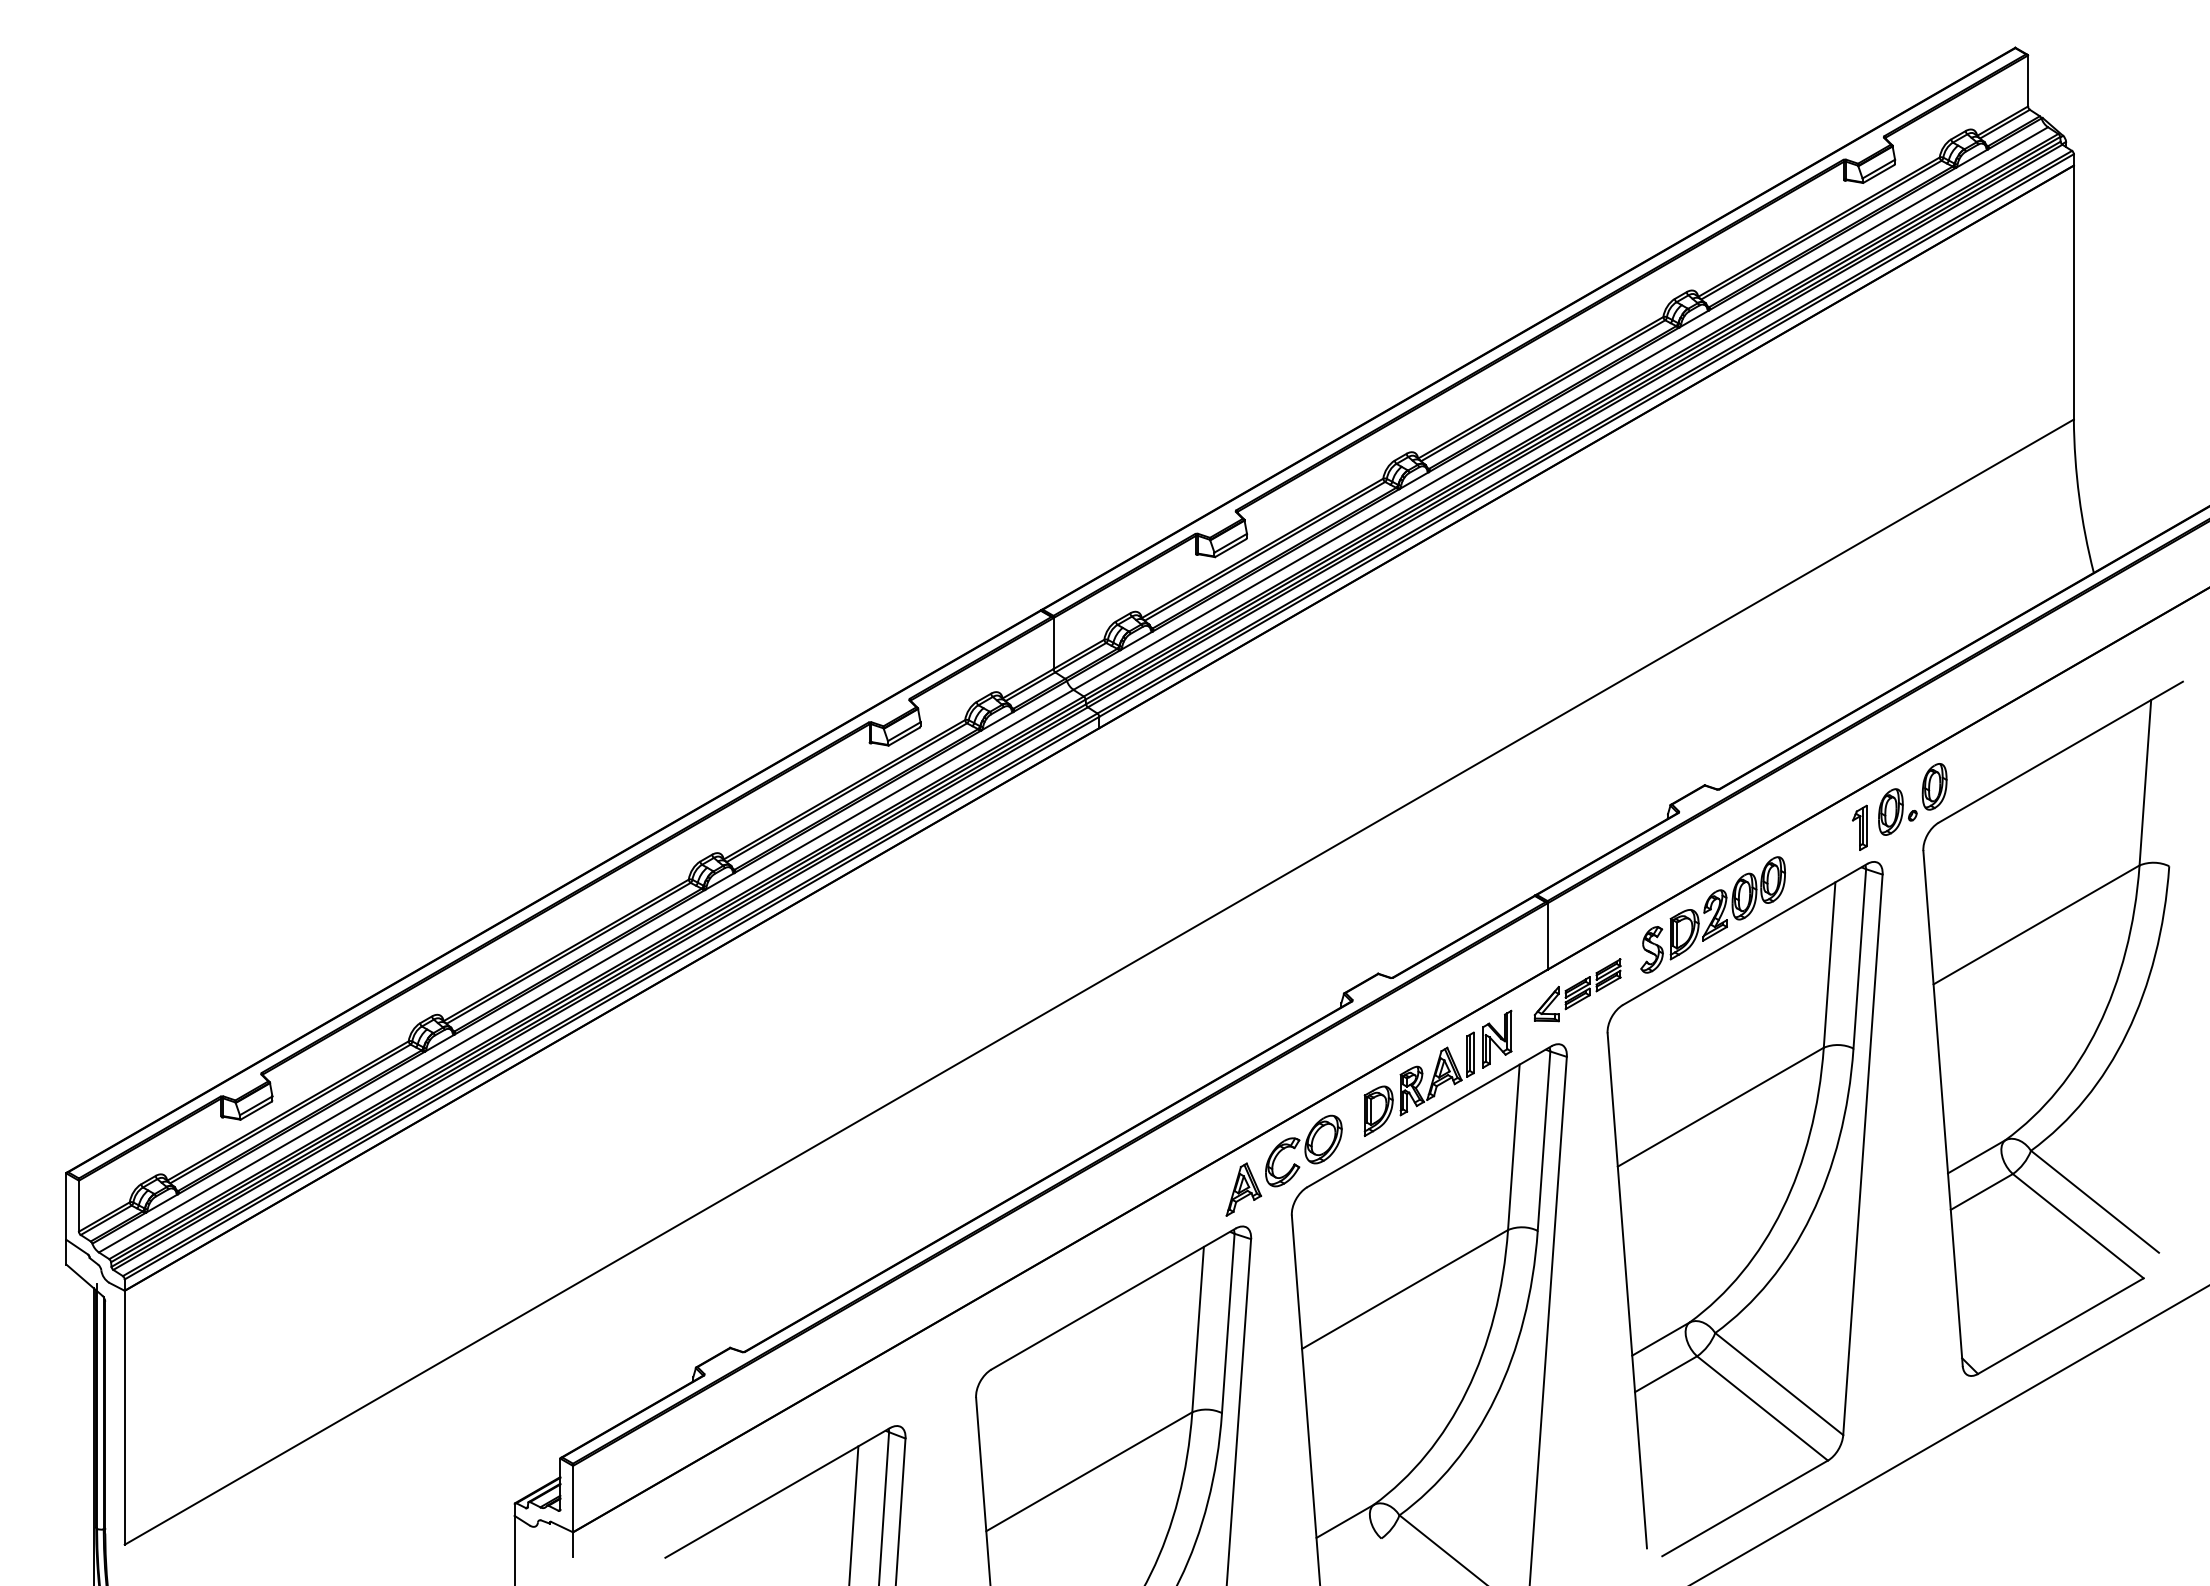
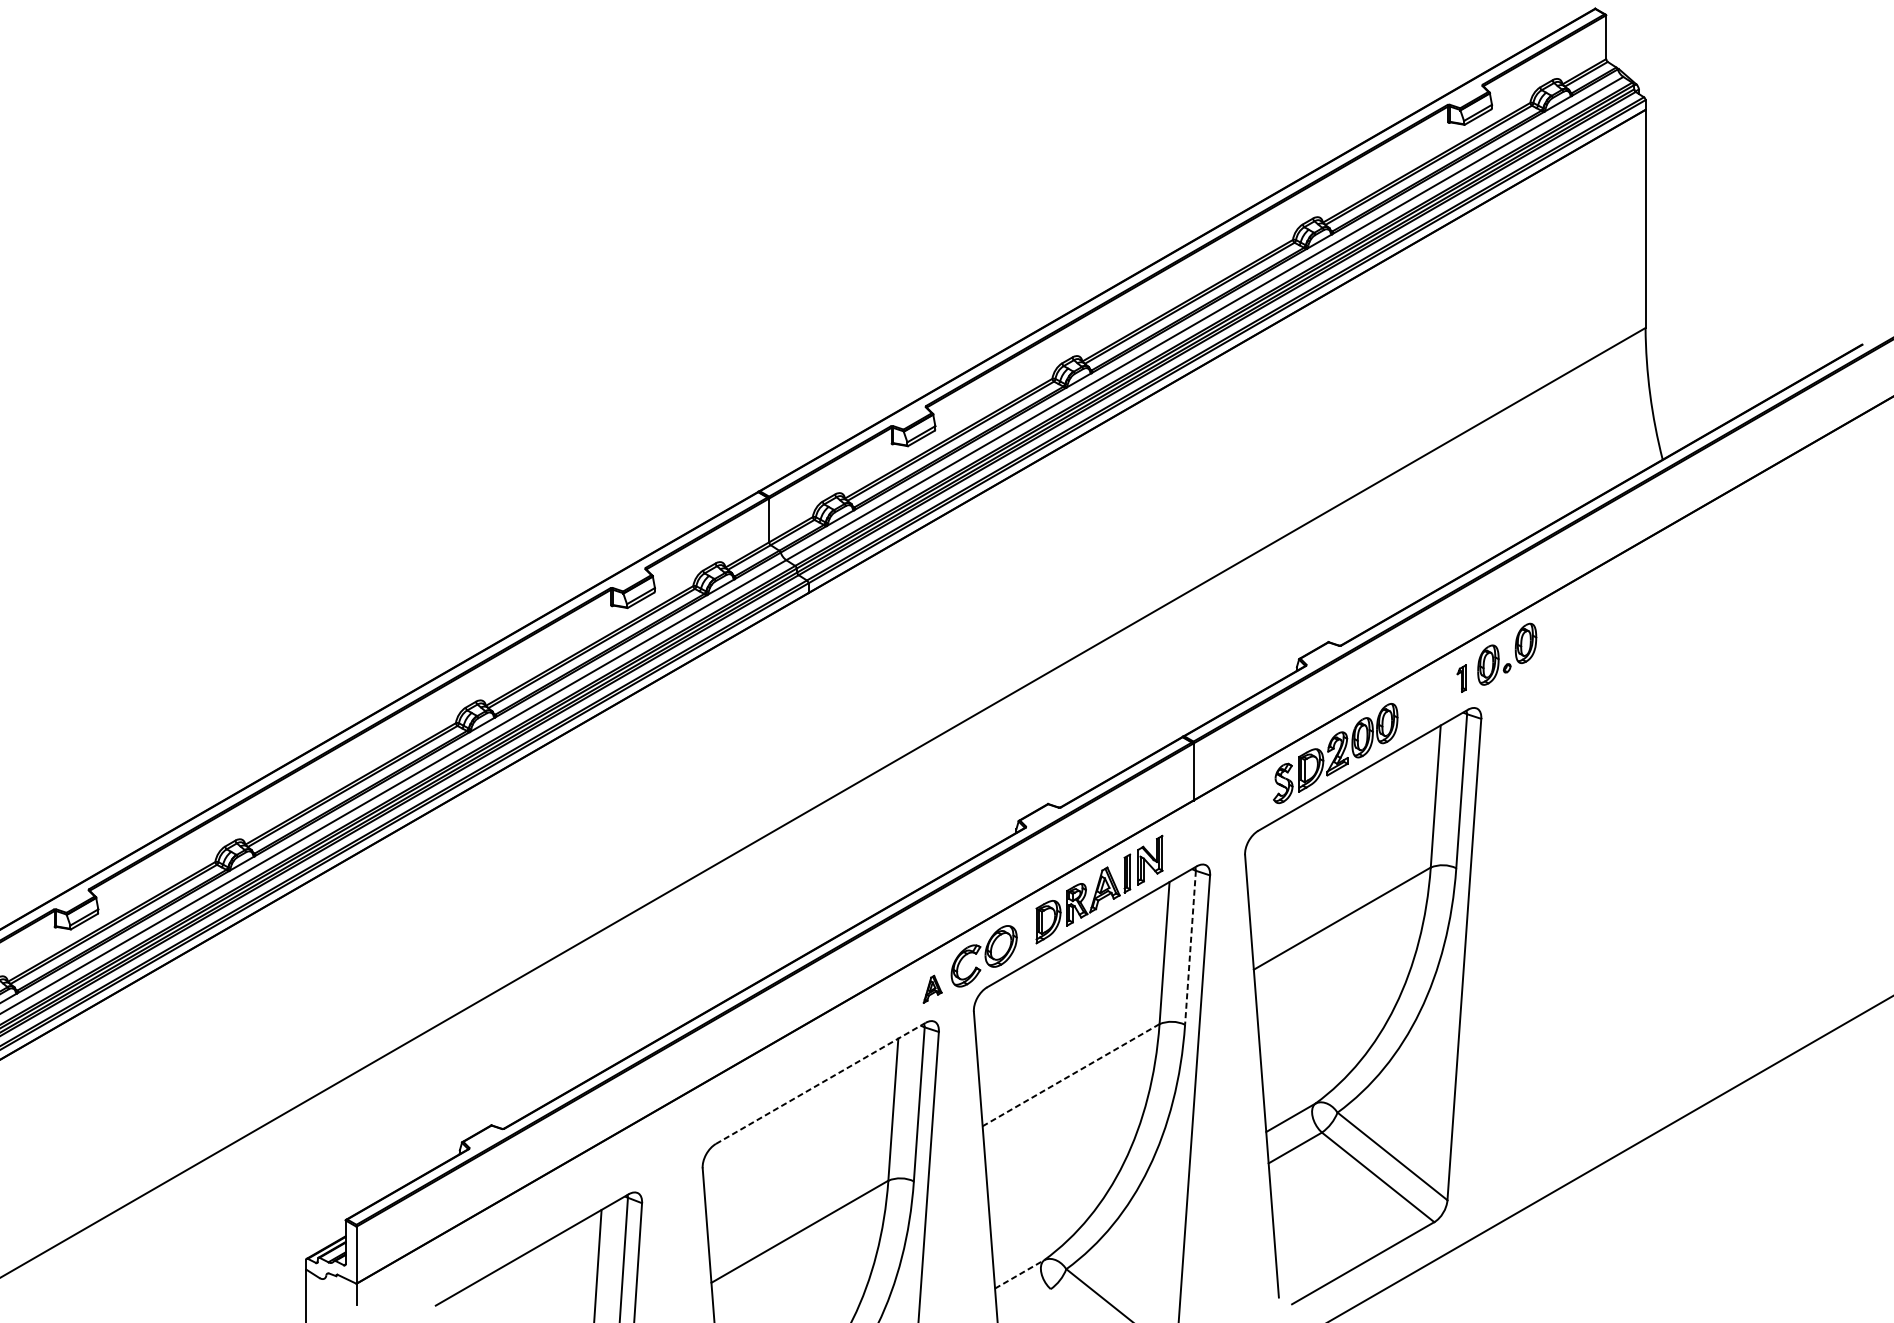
part: (1859, 827) -> (1461, 678), size x0.7
part: (1577, 990) -> (1219, 818), removed
part: (2052, 1028) -> (1627, 851), removed
line: (1544, 1141) -> (1190, 948), solid -> dashed
part: (1243, 1189) -> (932, 989), size x0.6
line: (1405, 1289) -> (1071, 1075), solid -> dashed
line: (1113, 1299) -> (820, 1083), solid -> dashed
line: (1345, 1521) -> (1019, 1274), solid -> dashed

